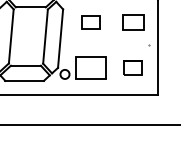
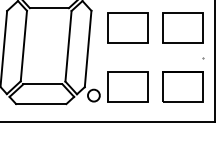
part: (90, 22) -> (127, 27), size x1.67
part: (132, 22) -> (181, 27), size x1.43
part: (132, 67) -> (181, 86), size x1.67

